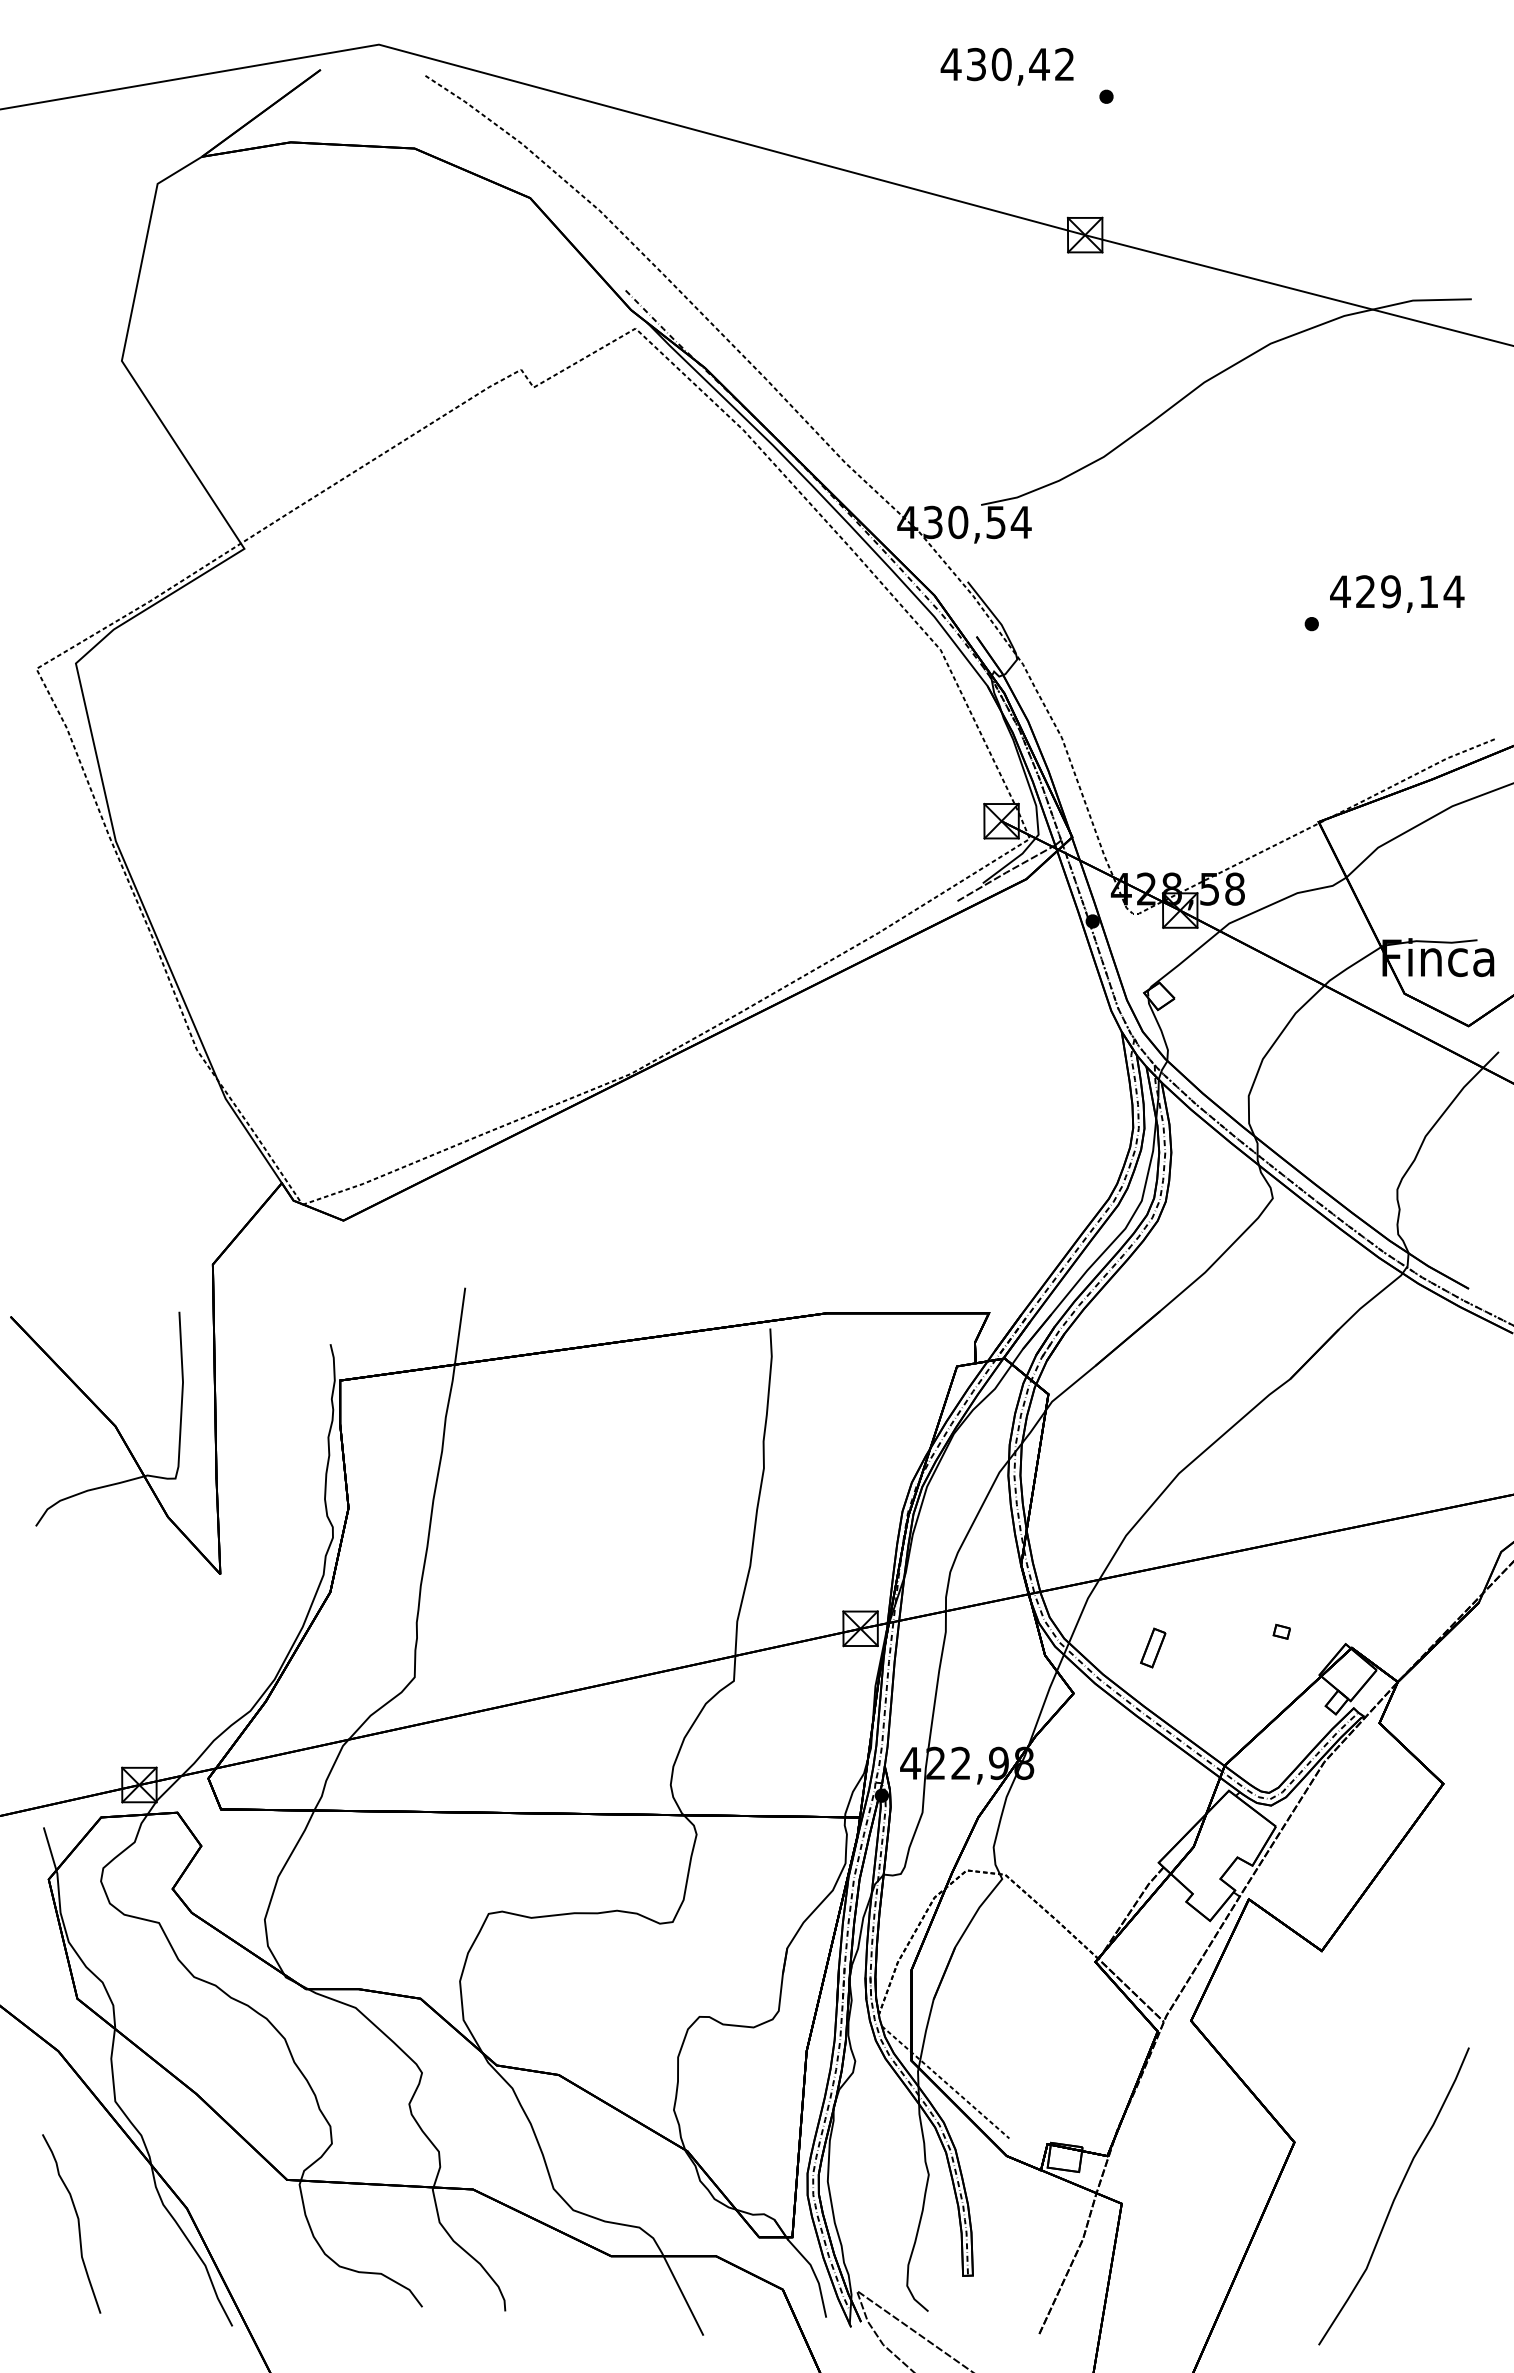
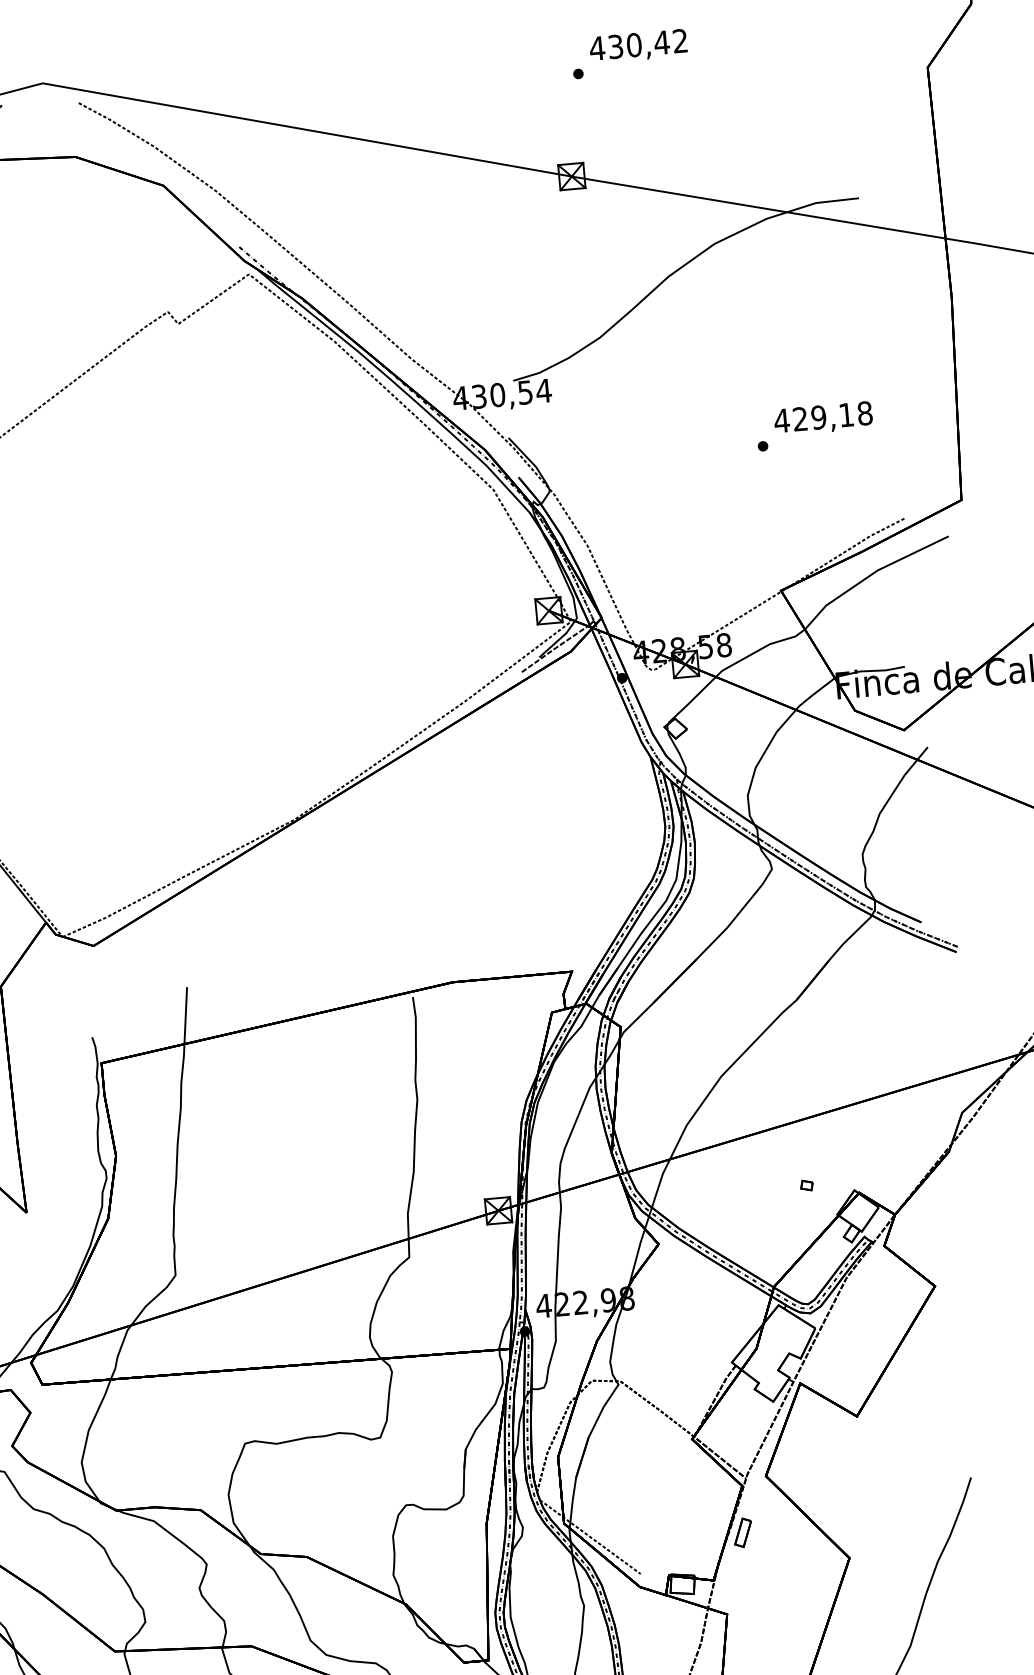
text: (1006, 66) -> (637, 46), moved
text: (1453, 591) -> (864, 413), 429,14 -> 429,18
part: (1153, 1647) -> (743, 1532), moved

